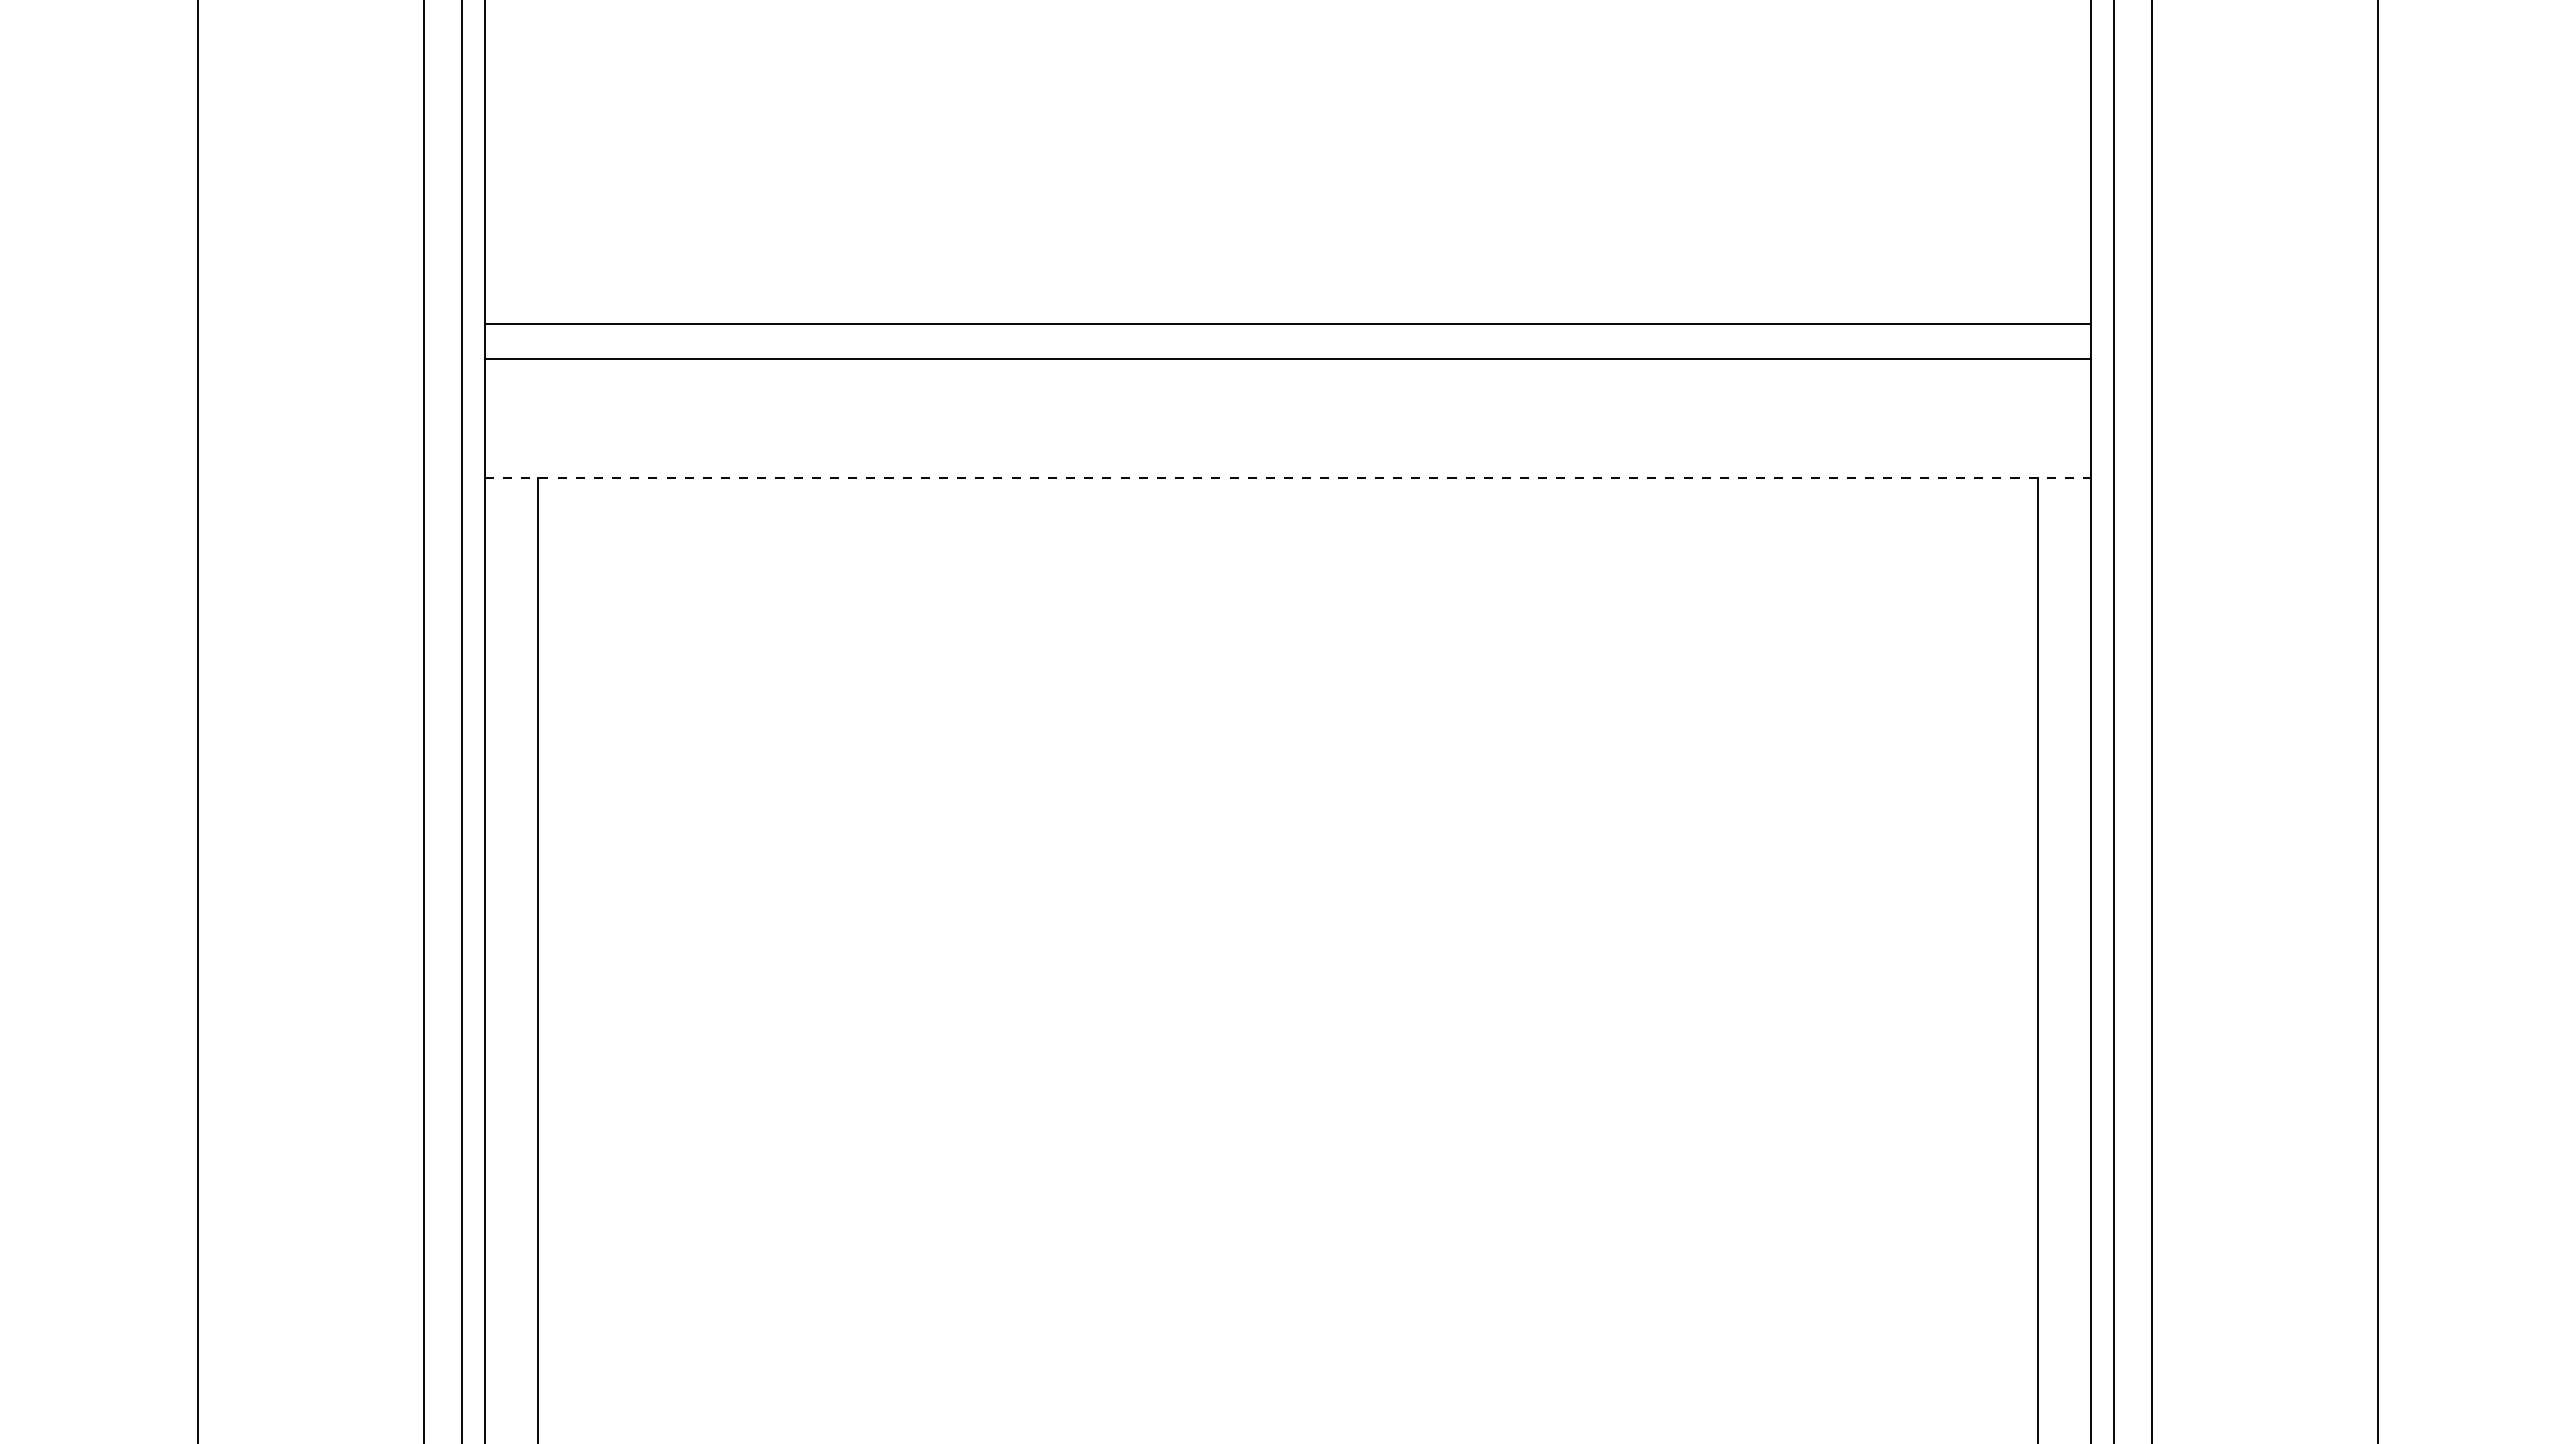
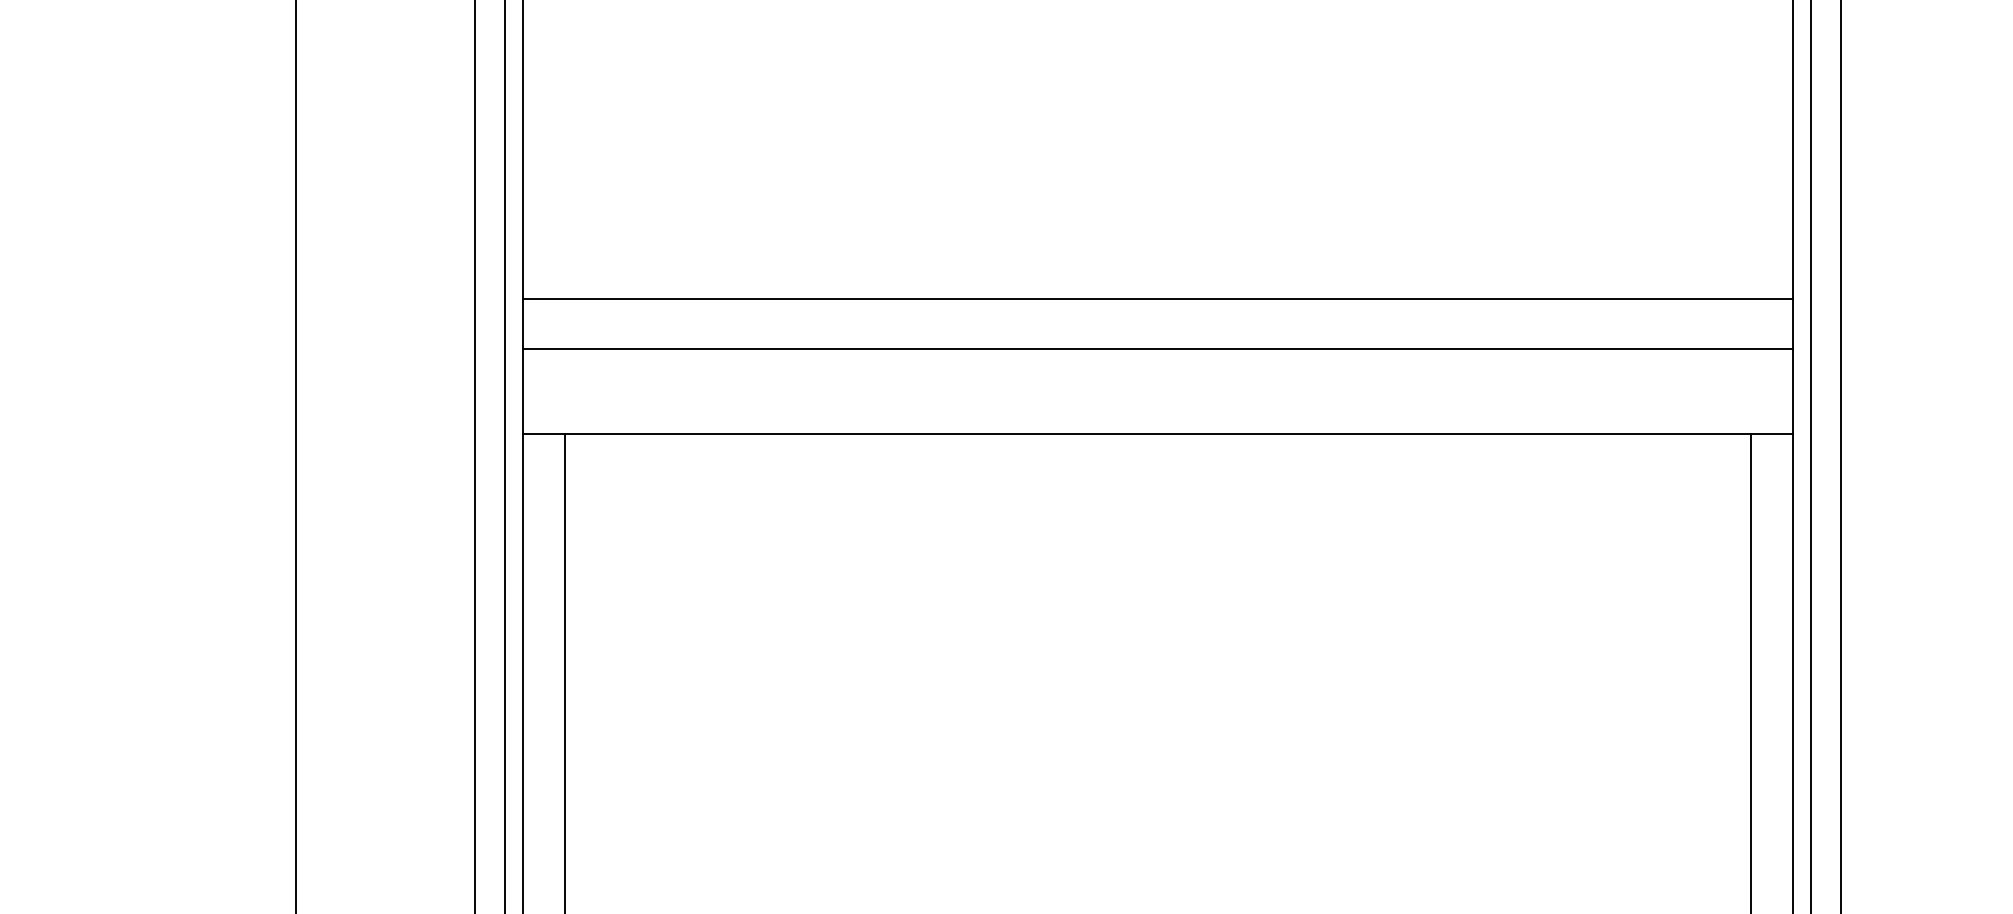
line: (1287, 323) -> (1157, 348), moved
line: (1287, 358) -> (1157, 299), moved
line: (1288, 477) -> (1158, 433), dashed -> solid

